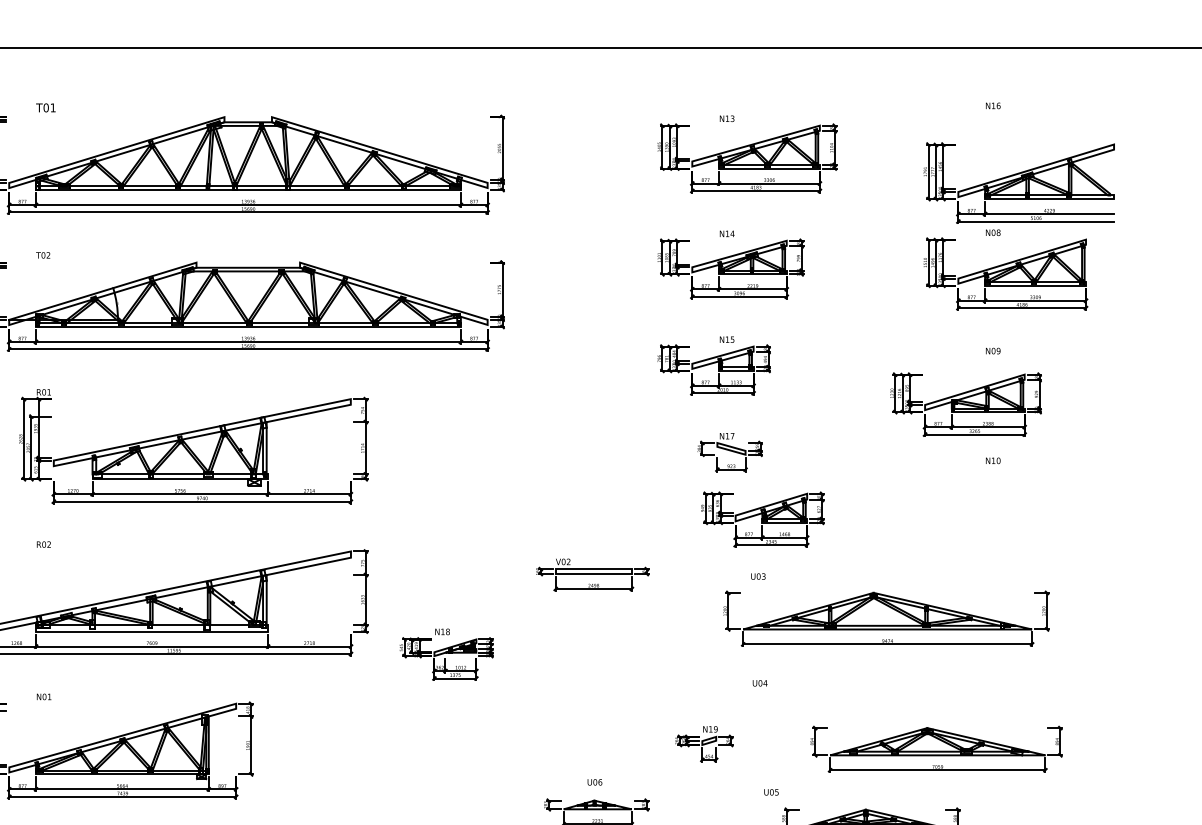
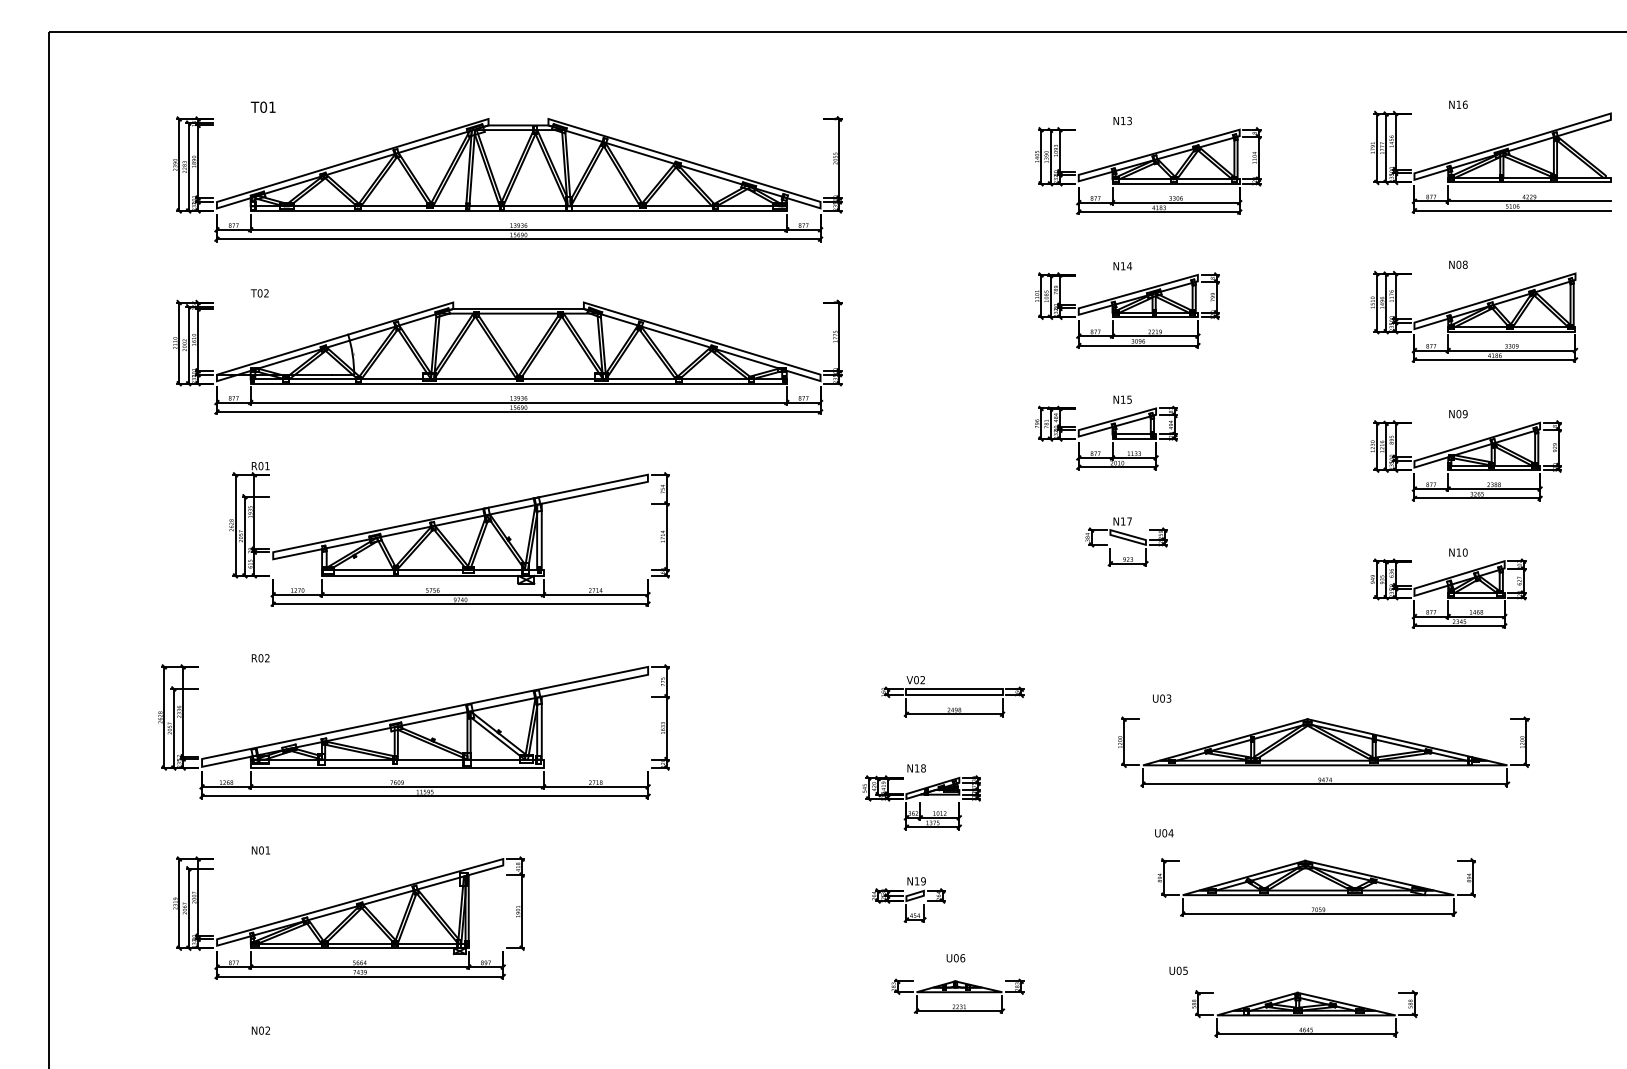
part: (1018, 182) -> (1490, 161), moved
part: (965, 404) -> (1465, 460), moved
part: (762, 519) -> (1448, 593), moved
part: (446, 654) -> (921, 797), moved
part: (703, 743) -> (908, 899), moved
part: (936, 749) -> (1316, 887), moved

